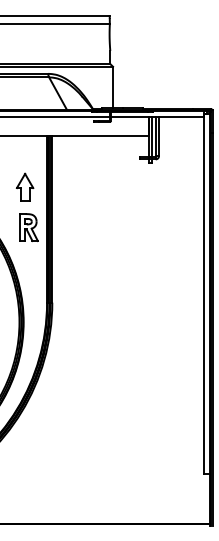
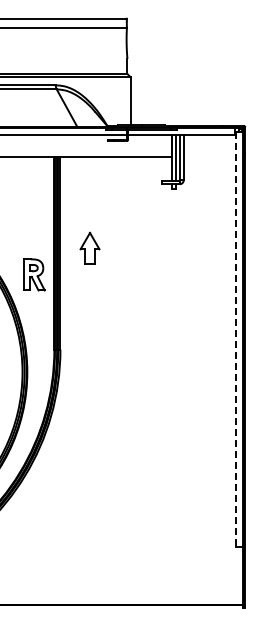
part: (24, 186) -> (89, 247), moved
part: (28, 227) -> (34, 274), moved
line: (203, 293) -> (235, 339), solid -> dashed

